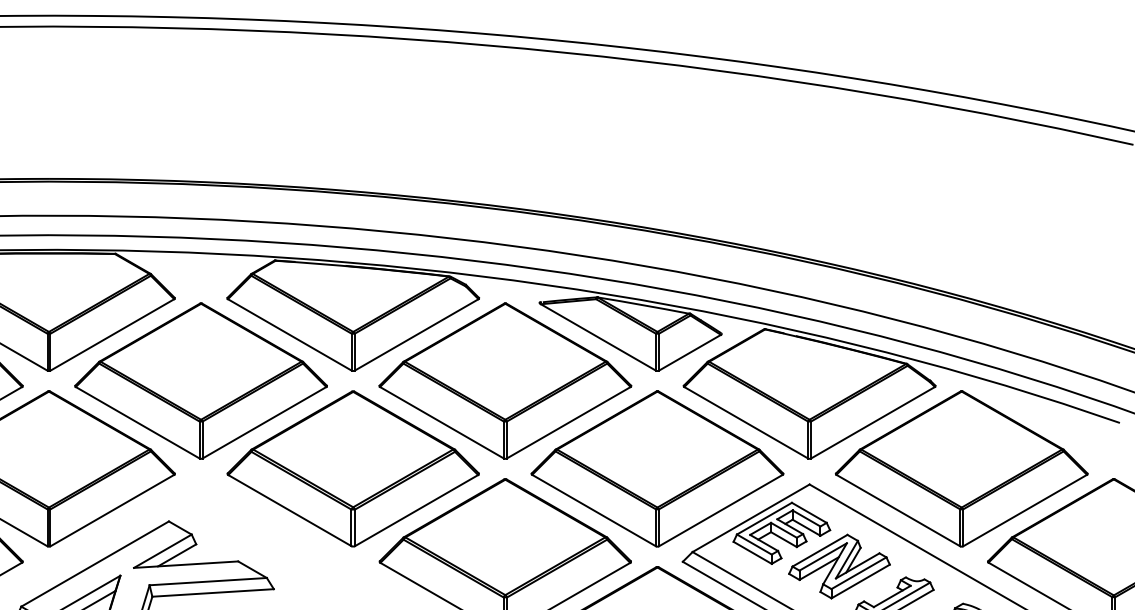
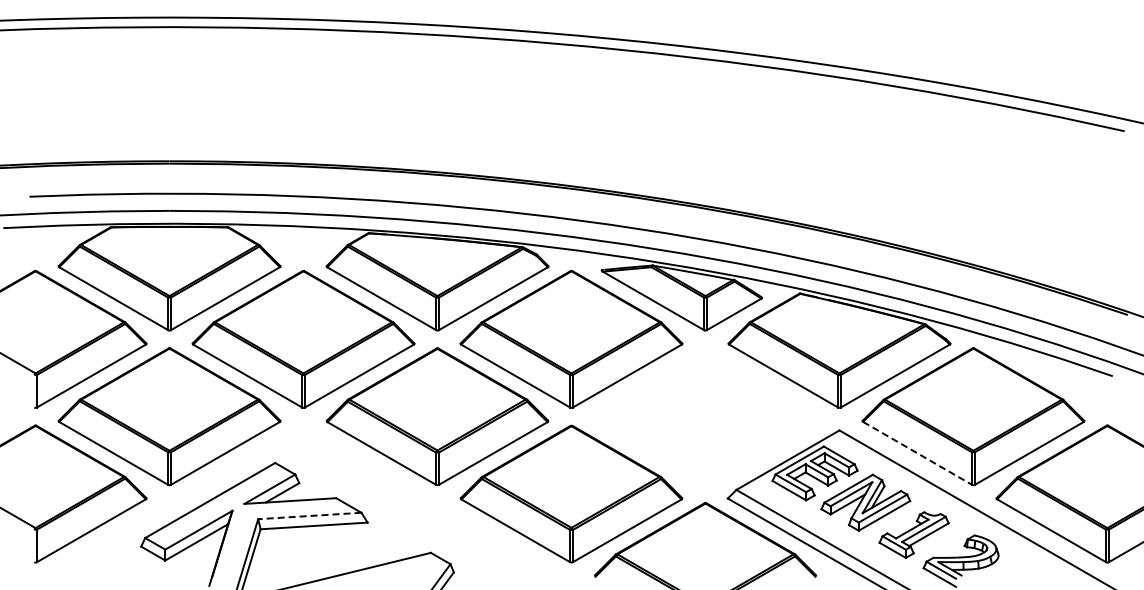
part: (657, 468) -> (705, 416), removed
line: (898, 510) -> (917, 453), solid -> dashed
line: (207, 581) -> (309, 515), solid -> dashed

